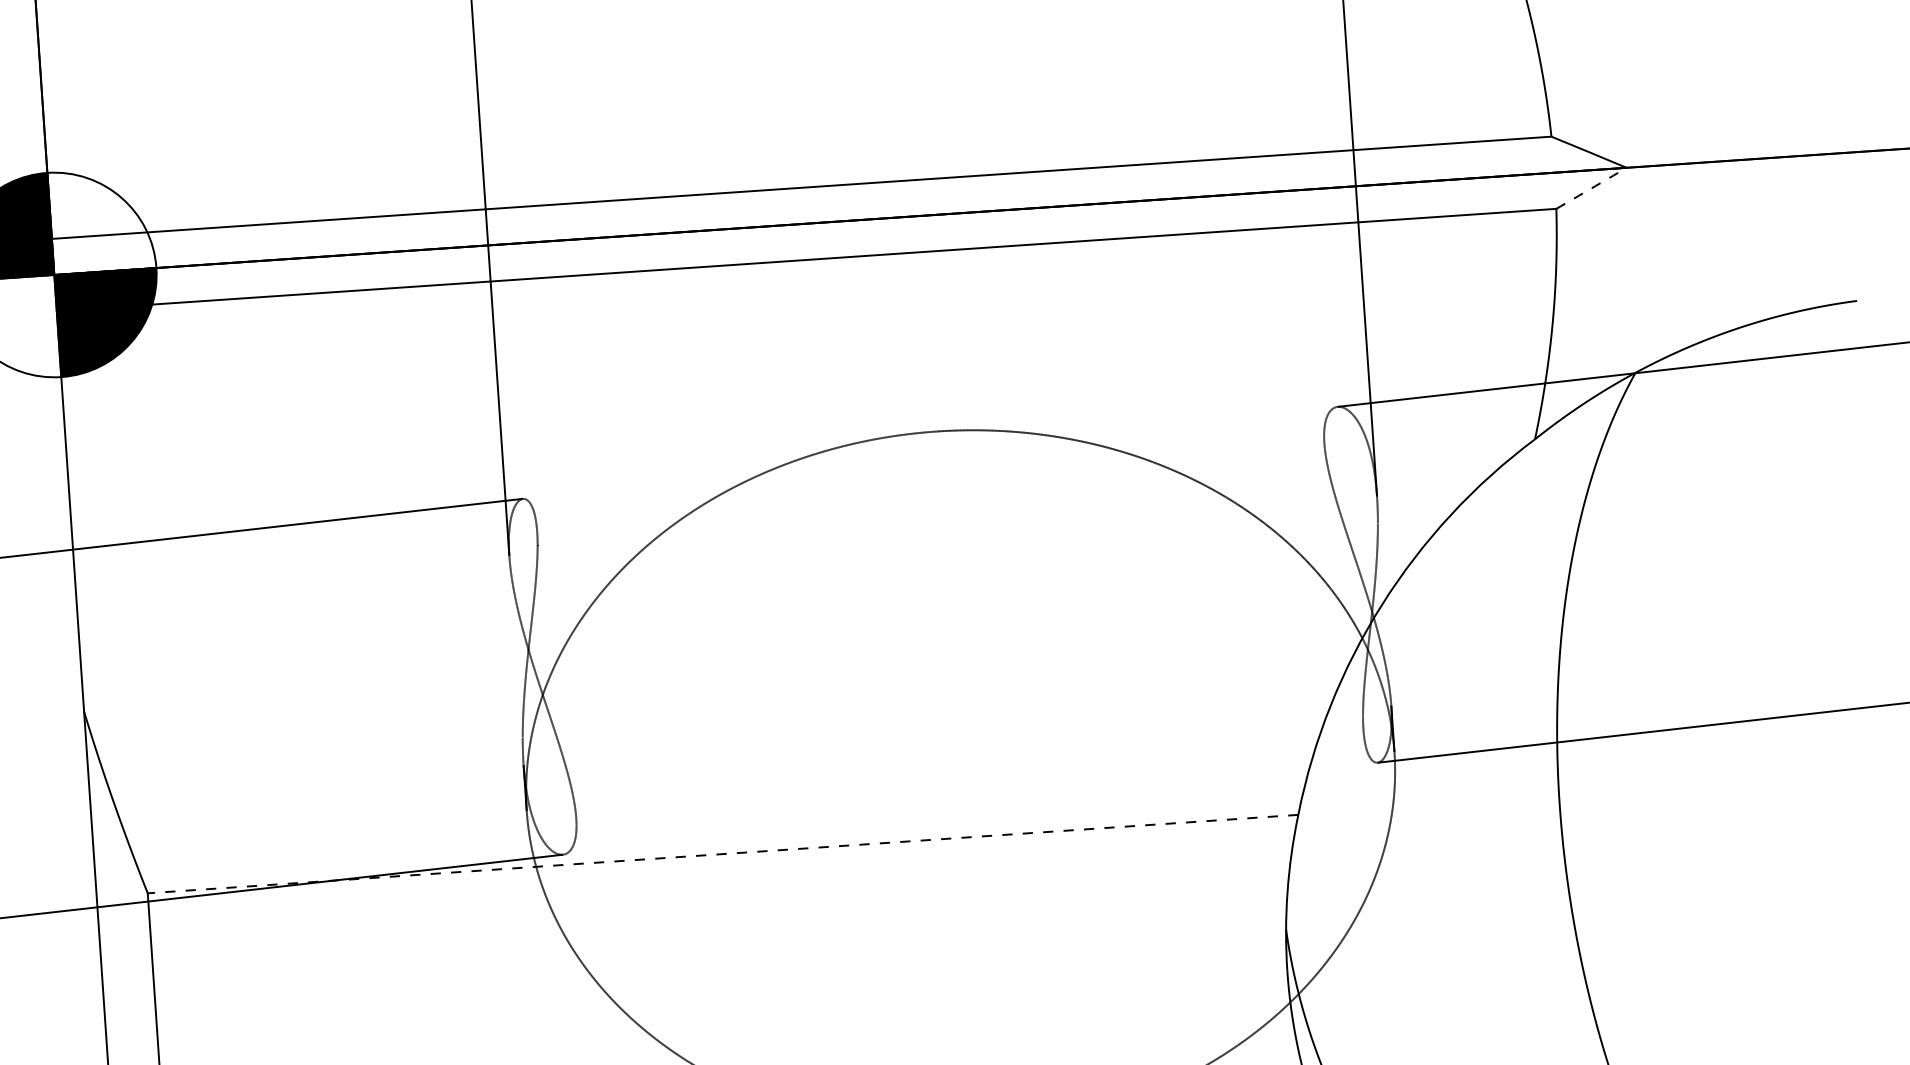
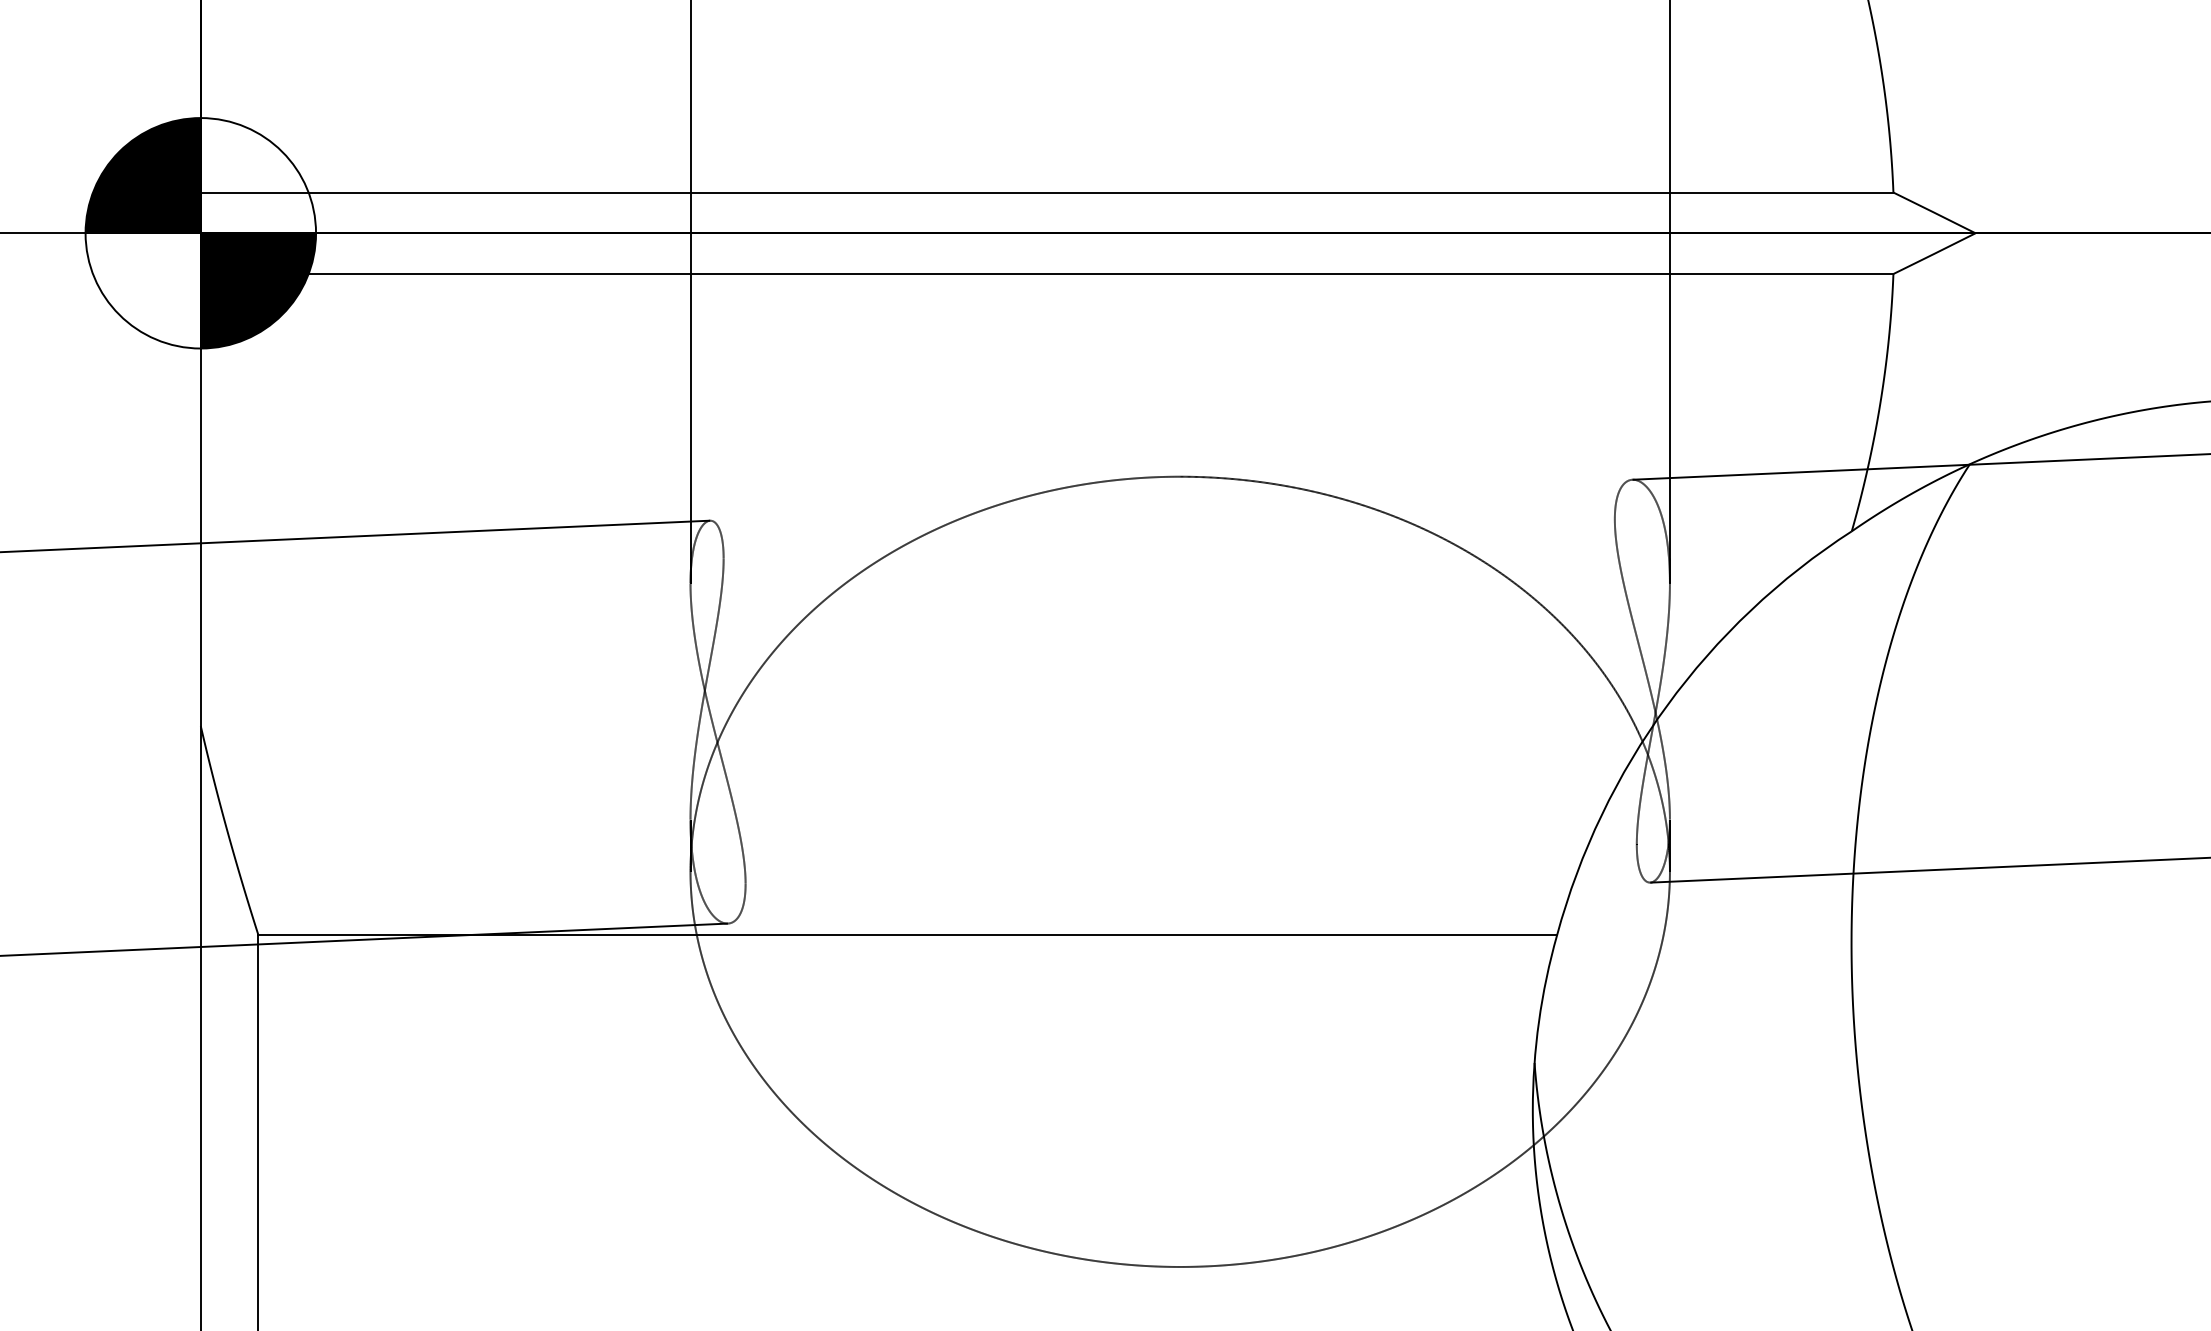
arc: (1591, 188) -> (1934, 253), dashed -> solid
line: (722, 854) -> (907, 935), dashed -> solid

